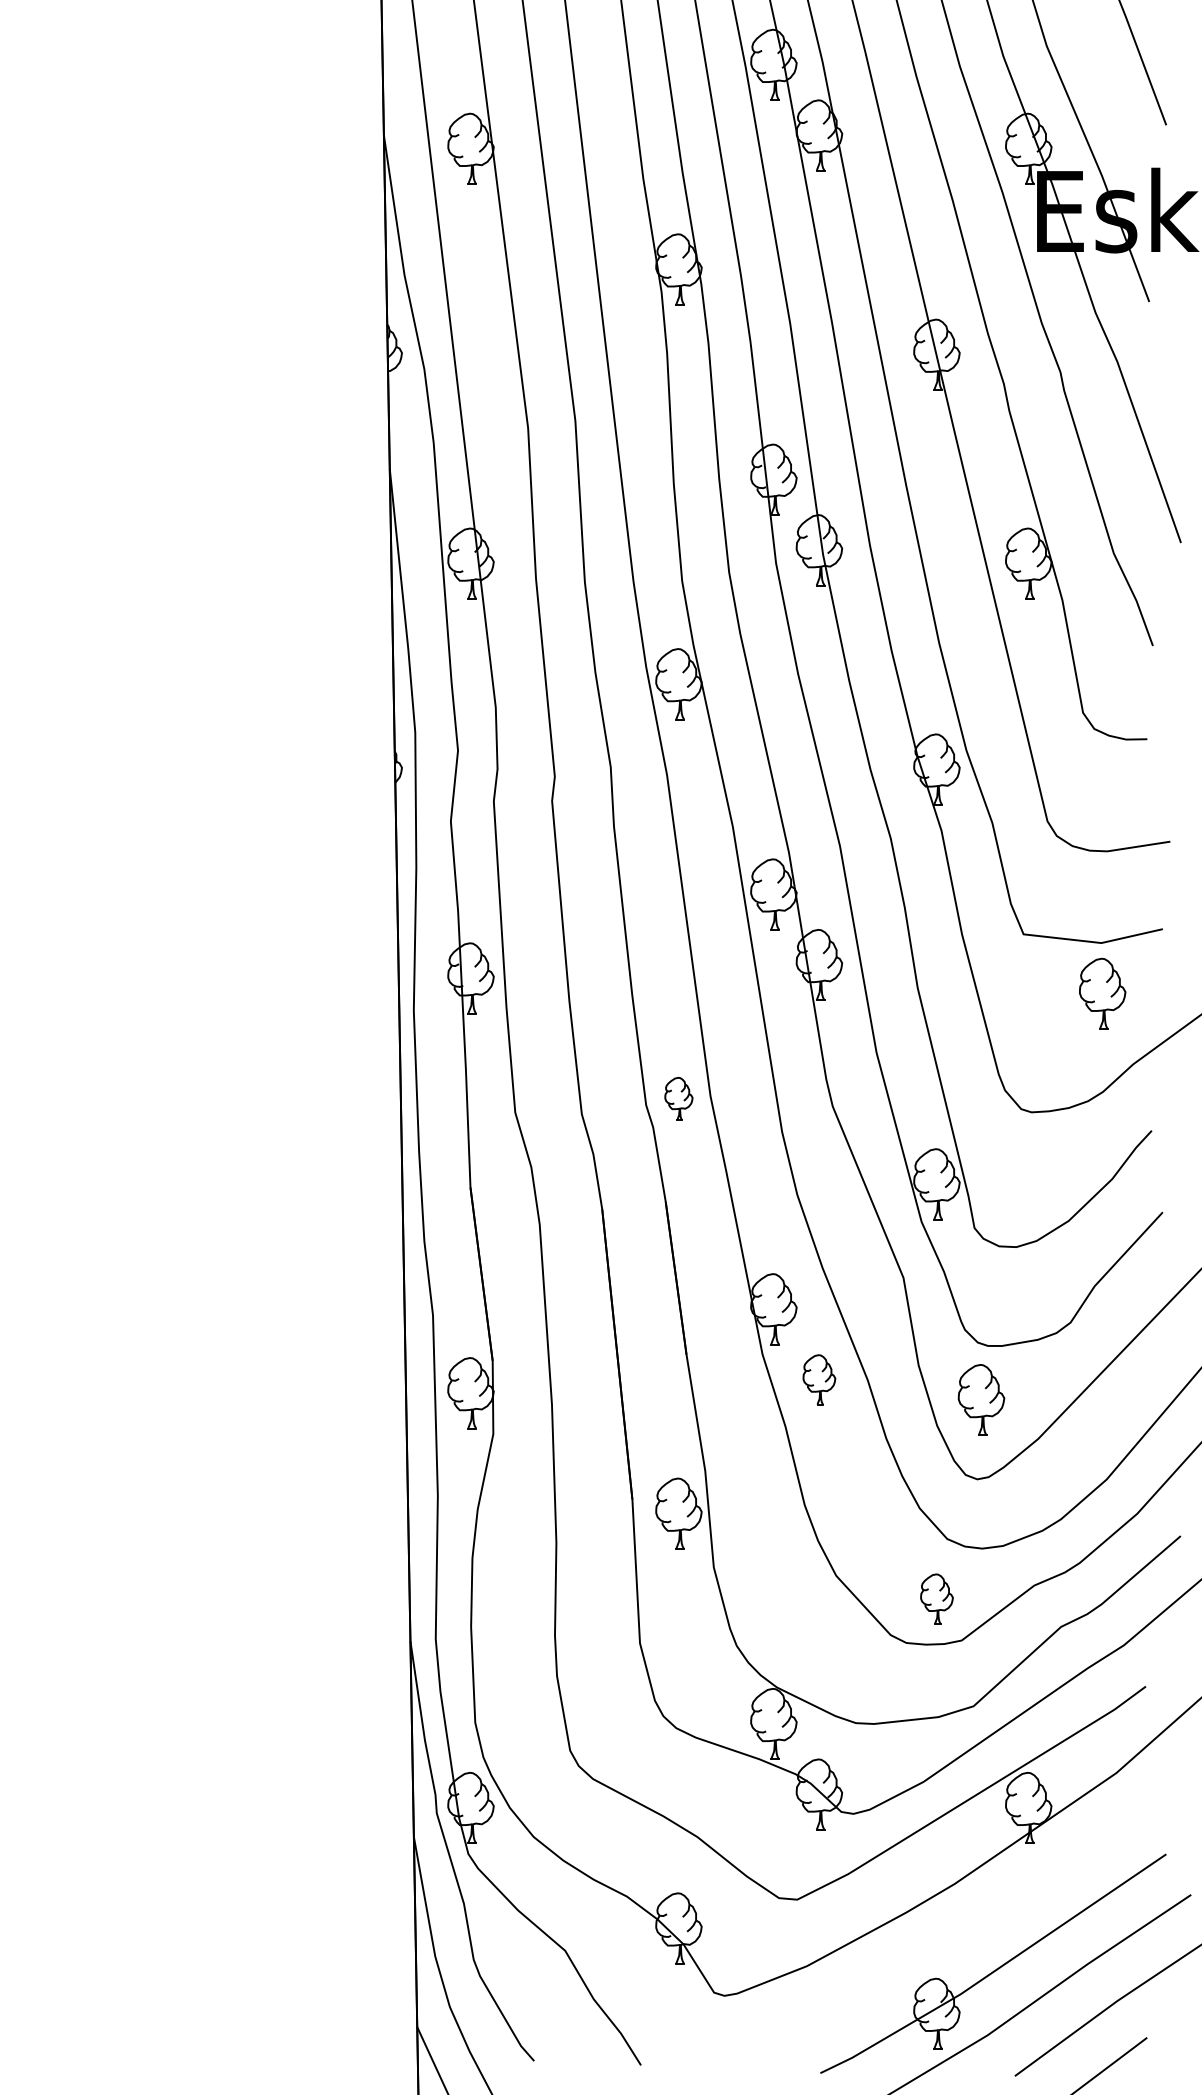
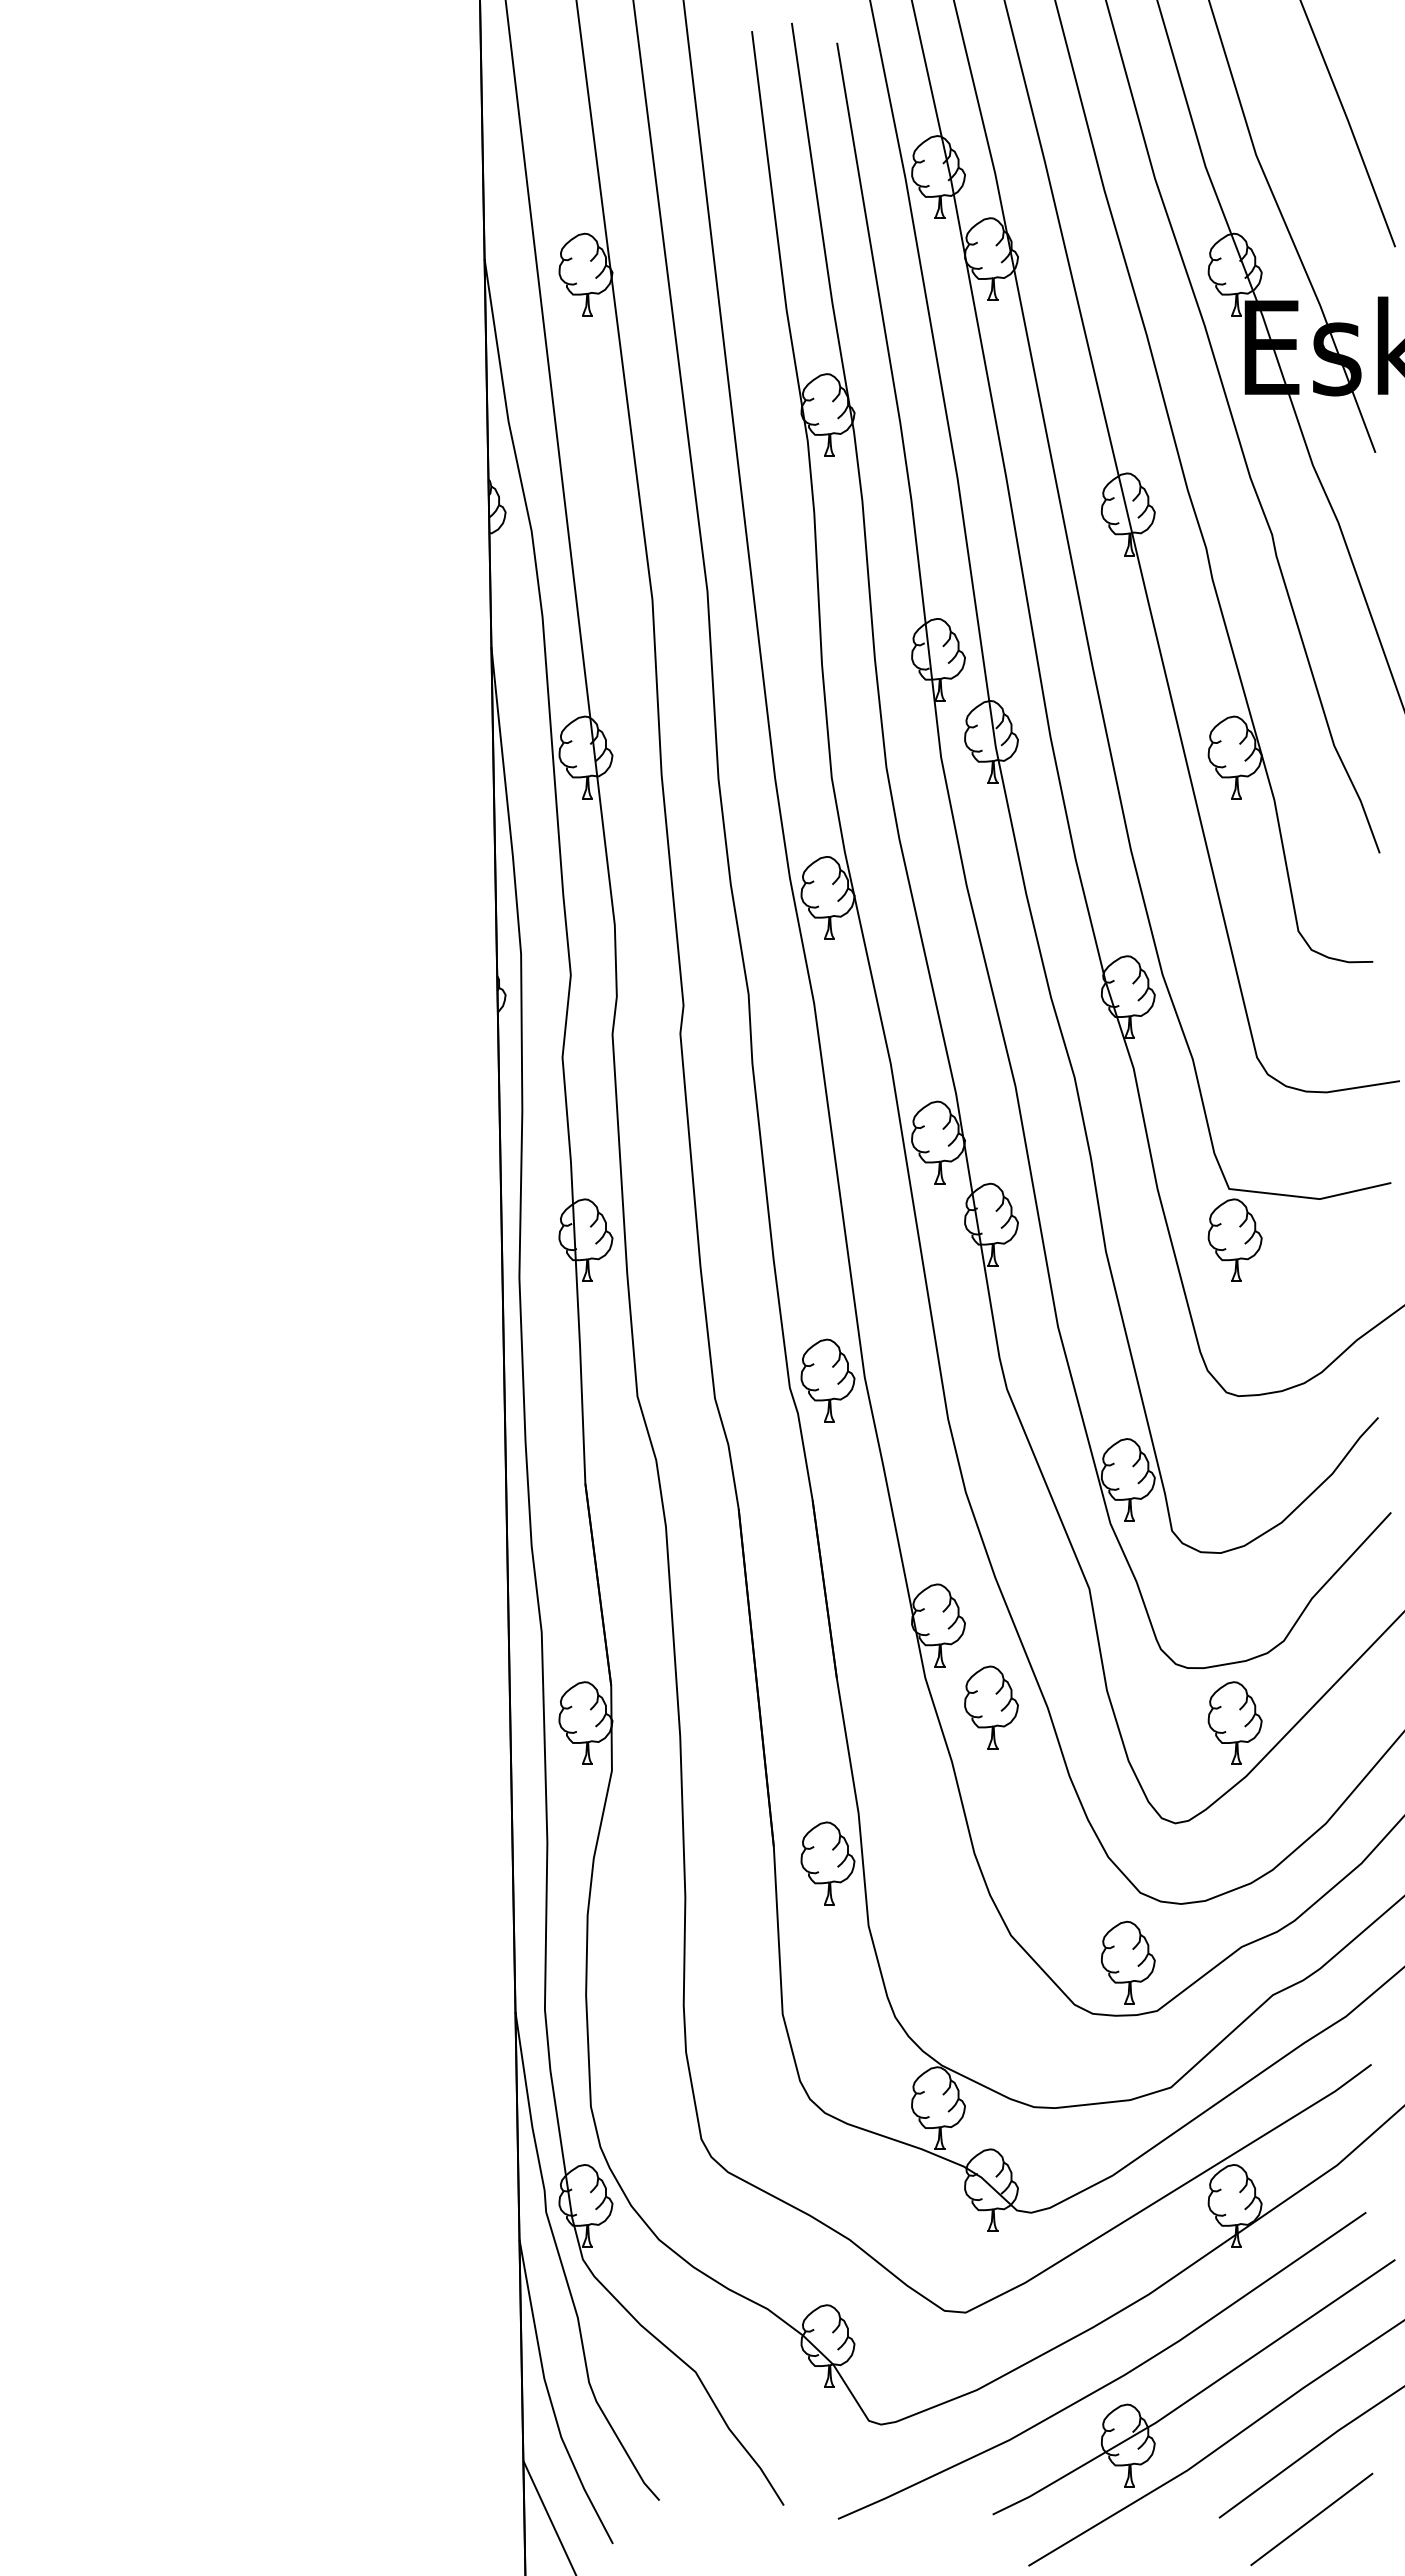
part: (1102, 993) -> (1234, 1239), moved
part: (678, 1098) -> (827, 1380), size x1.67
part: (819, 1379) -> (991, 1707), size x1.43
part: (980, 1399) -> (1234, 1722), moved
part: (937, 1598) -> (1128, 1962), size x1.43
curve: (923, 1957) -> (1112, 2380), added

